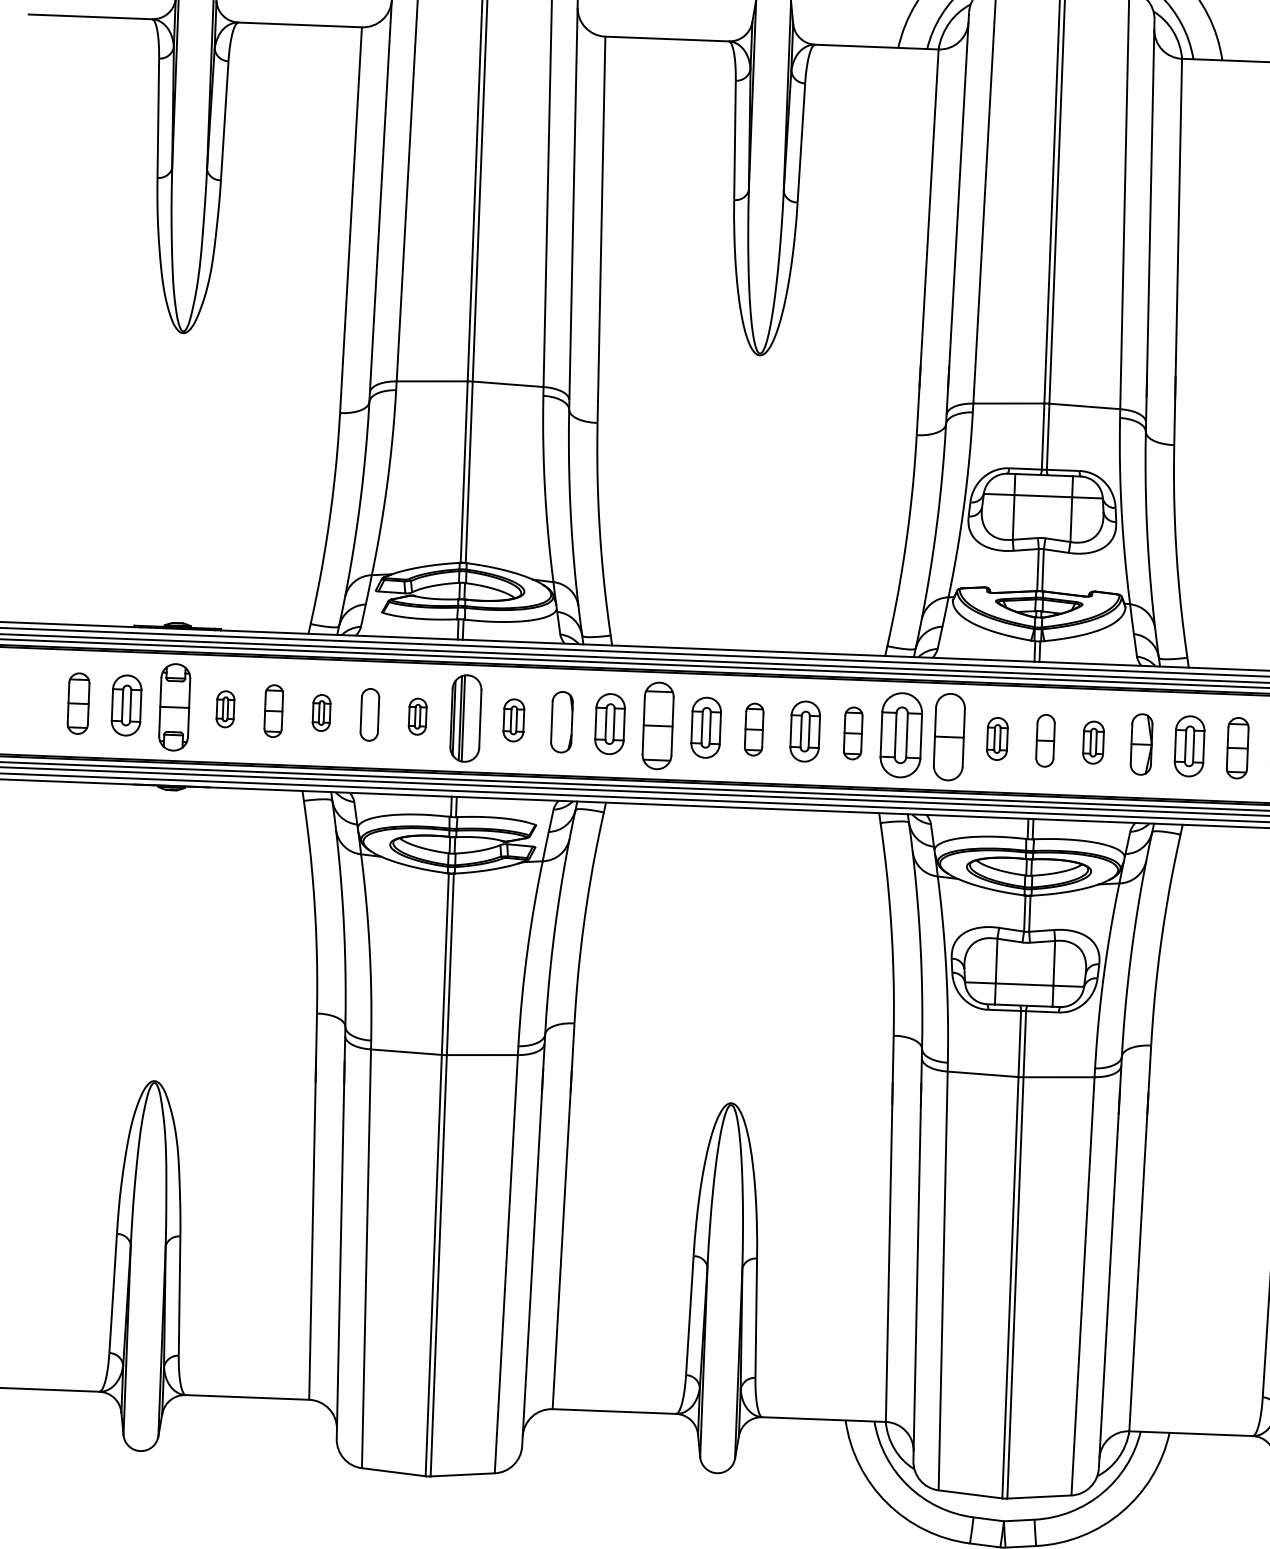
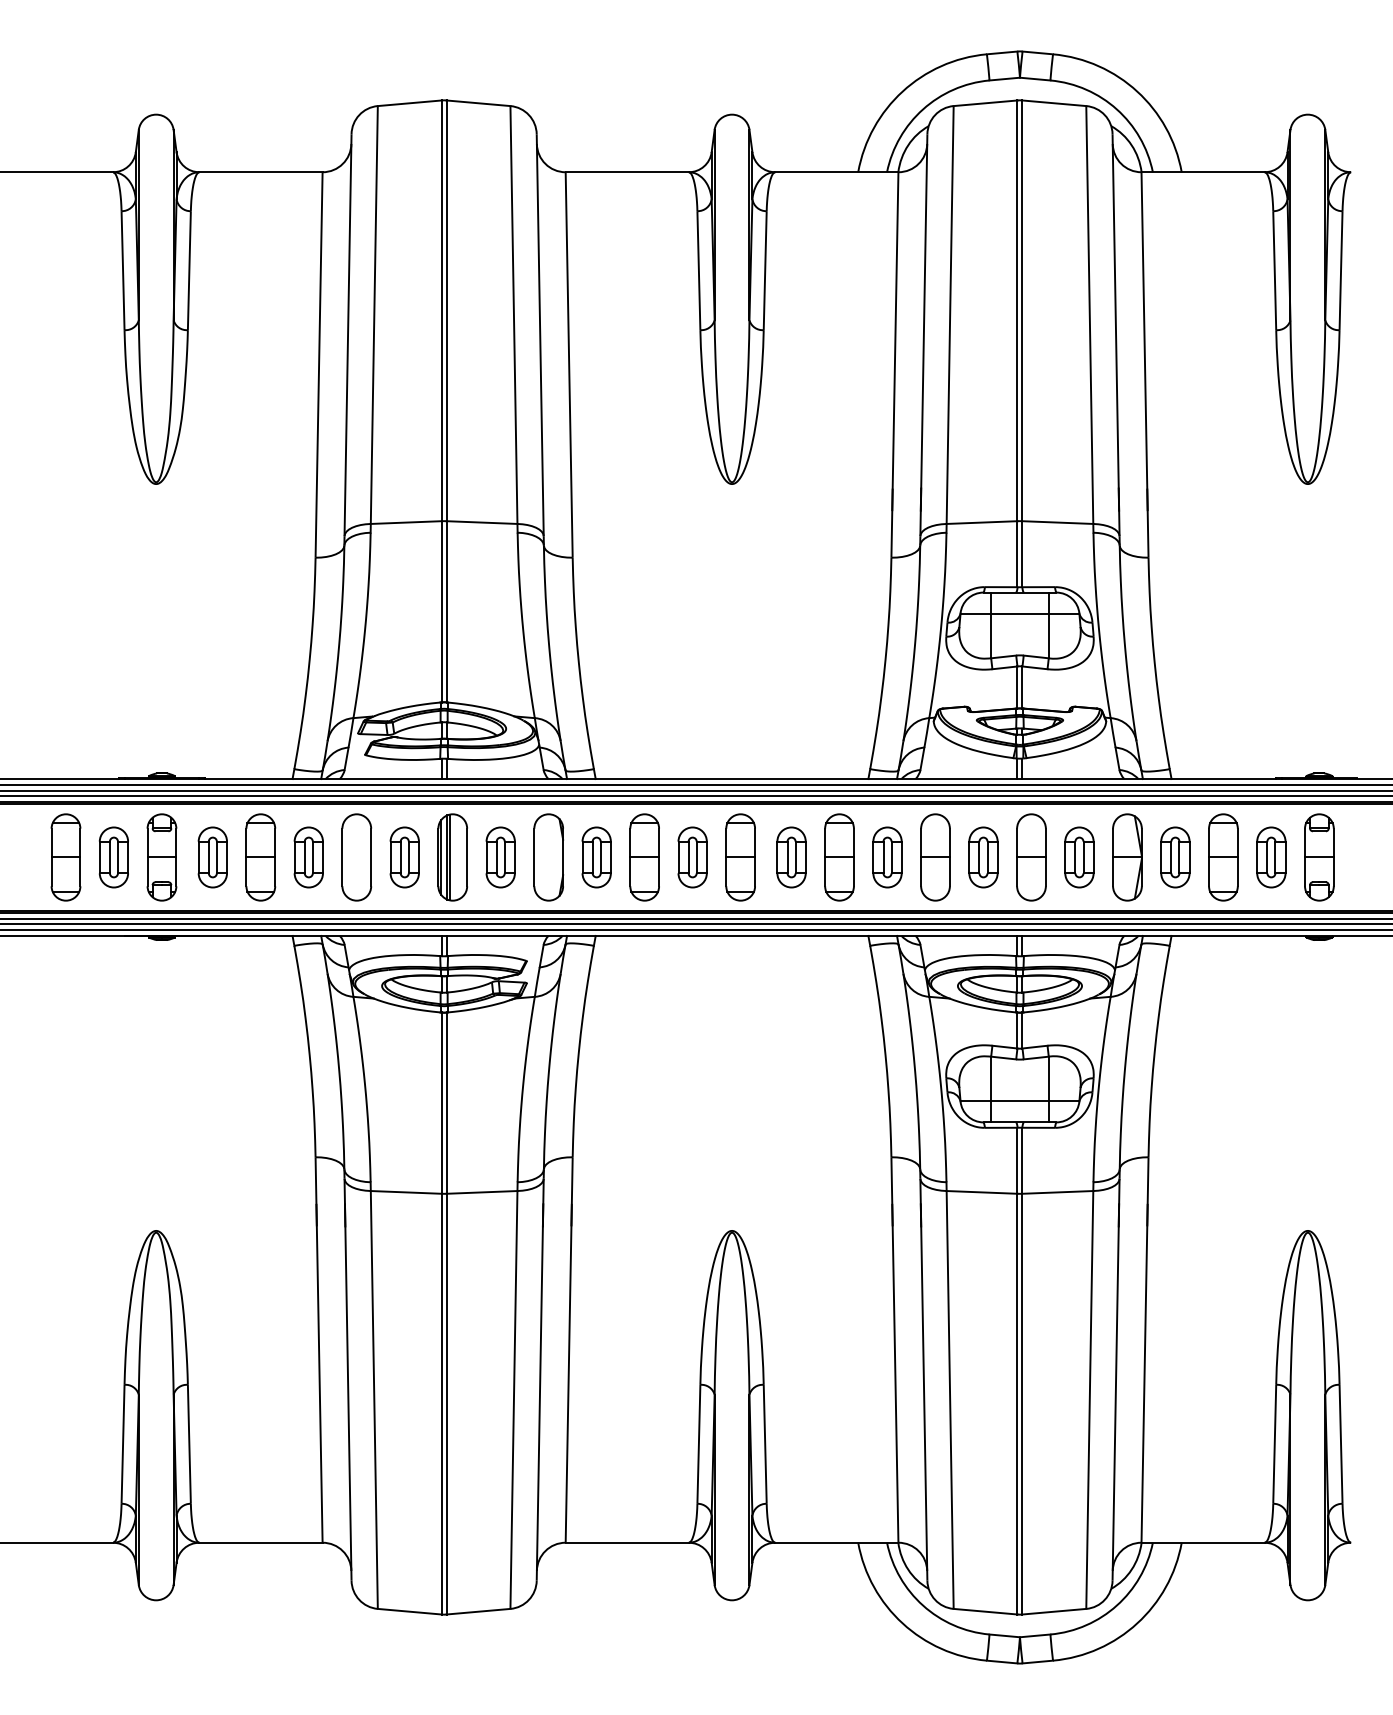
part: (78, 703) -> (65, 857), size x1.43
part: (225, 709) -> (212, 857), size x1.67
part: (273, 711) -> (260, 857), size x1.67
part: (321, 713) -> (308, 857), size x1.67
part: (369, 714) -> (356, 857), size x1.67
part: (417, 716) -> (404, 857), size x1.67
part: (513, 720) -> (500, 857), size x1.43
part: (561, 722) -> (548, 857), size x1.43
part: (754, 729) -> (740, 857), size x1.67
part: (853, 733) -> (839, 857), size x1.67
part: (901, 735) -> (887, 857), size x0.71
part: (997, 738) -> (983, 857), size x1.43
part: (1045, 740) -> (1031, 857), size x1.67
part: (1093, 742) -> (1079, 857), size x1.43
part: (1141, 744) -> (1127, 857), size x1.43
part: (1237, 748) -> (1223, 857), size x1.43

